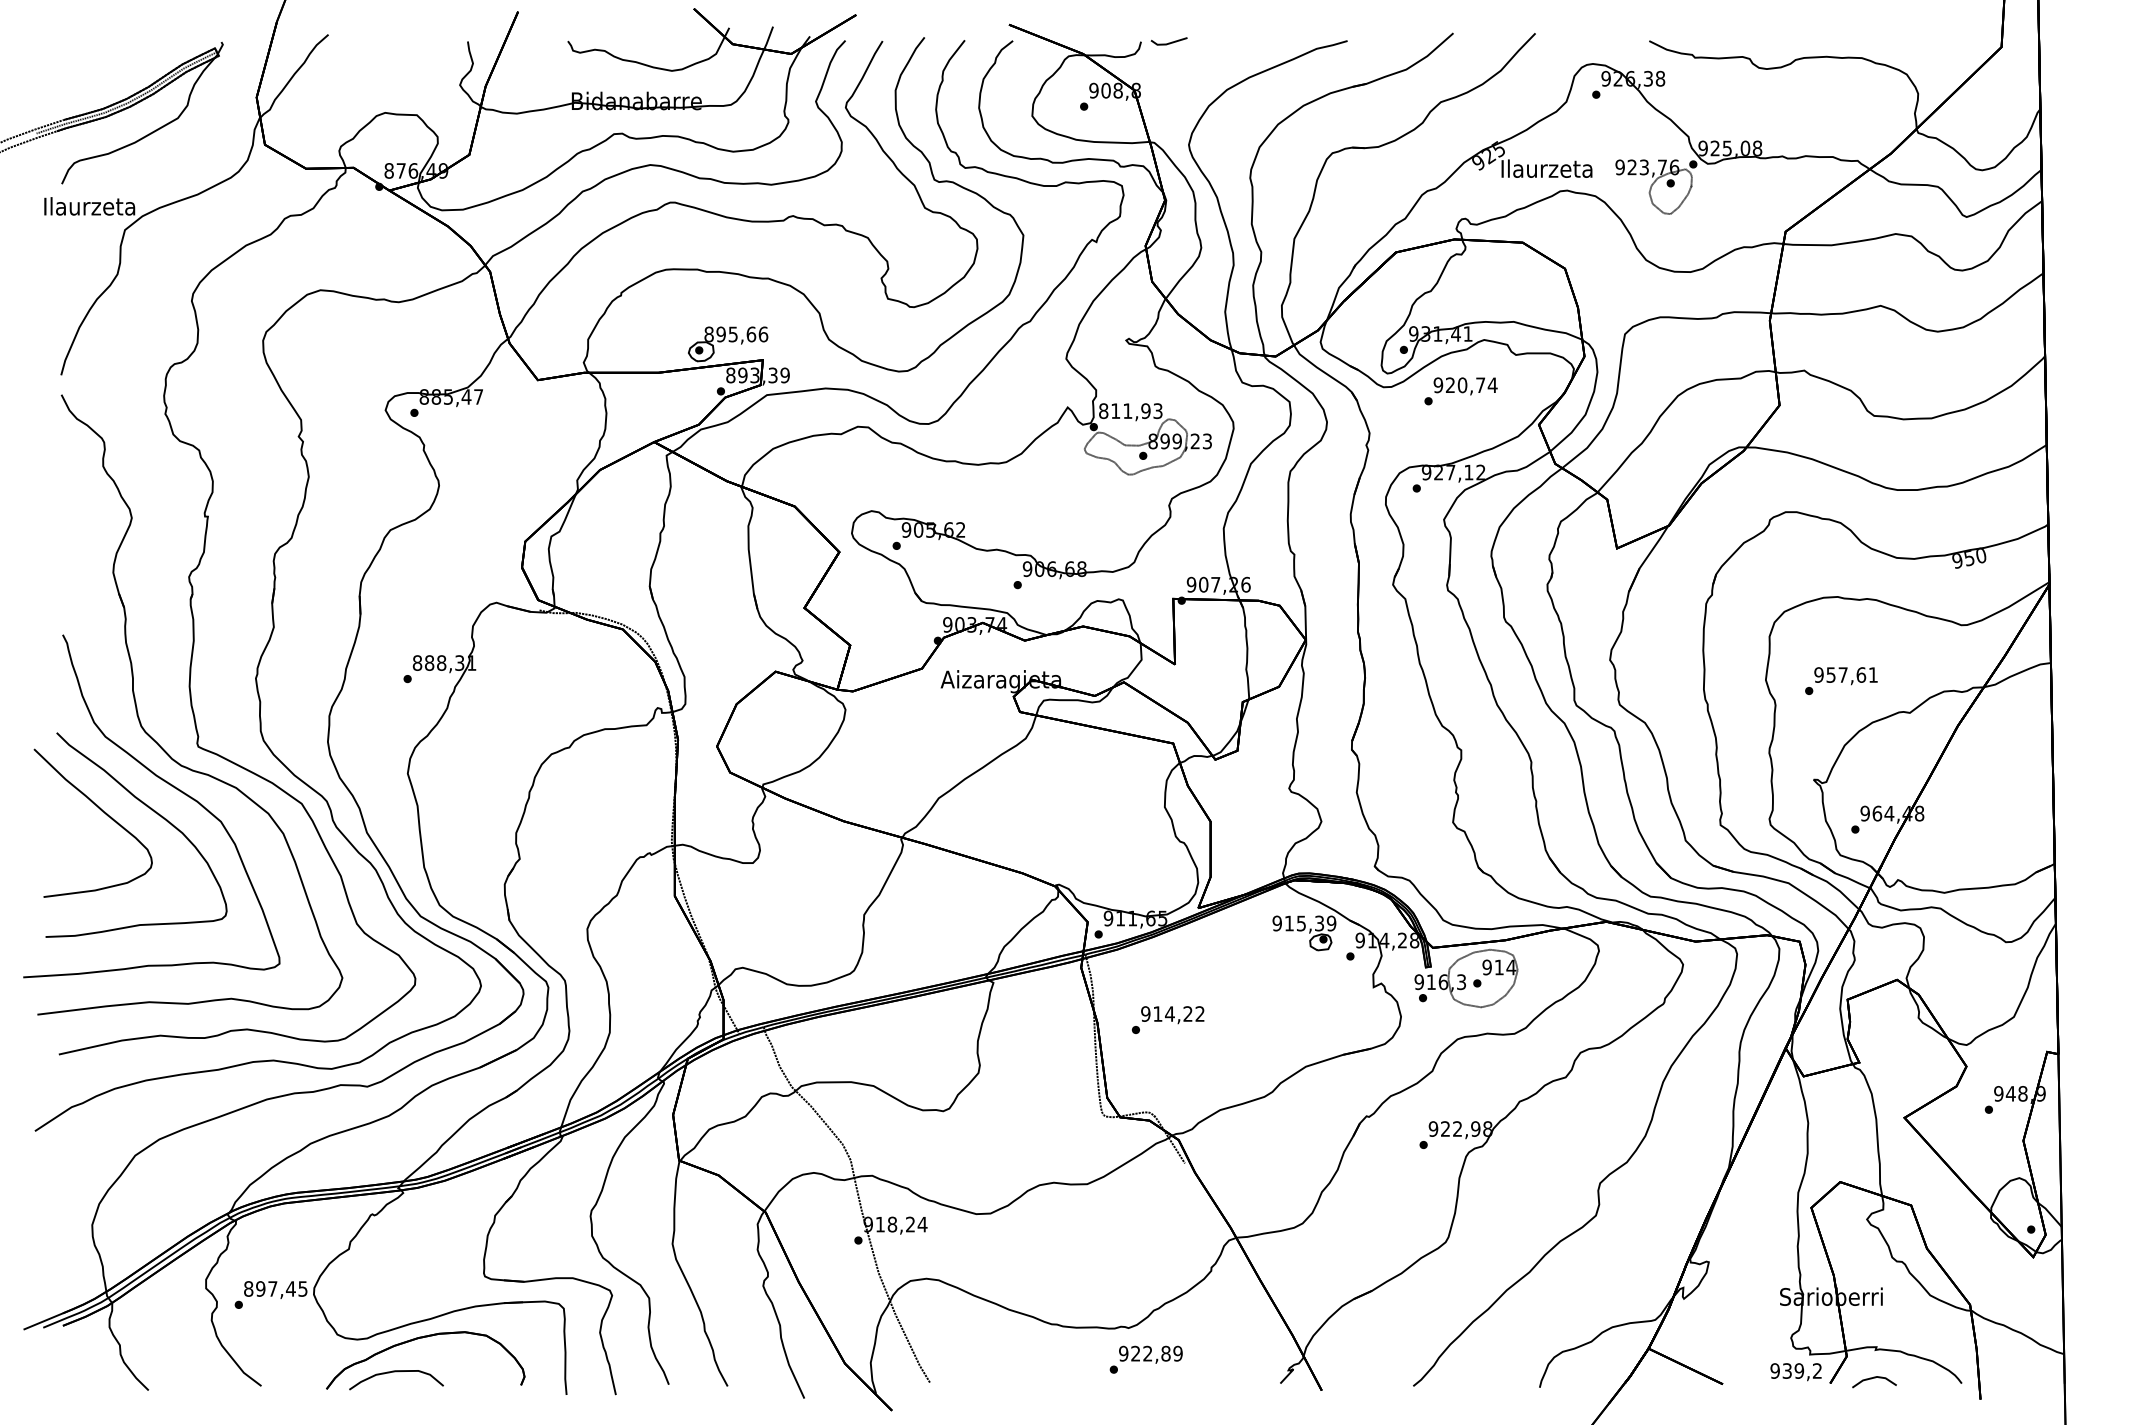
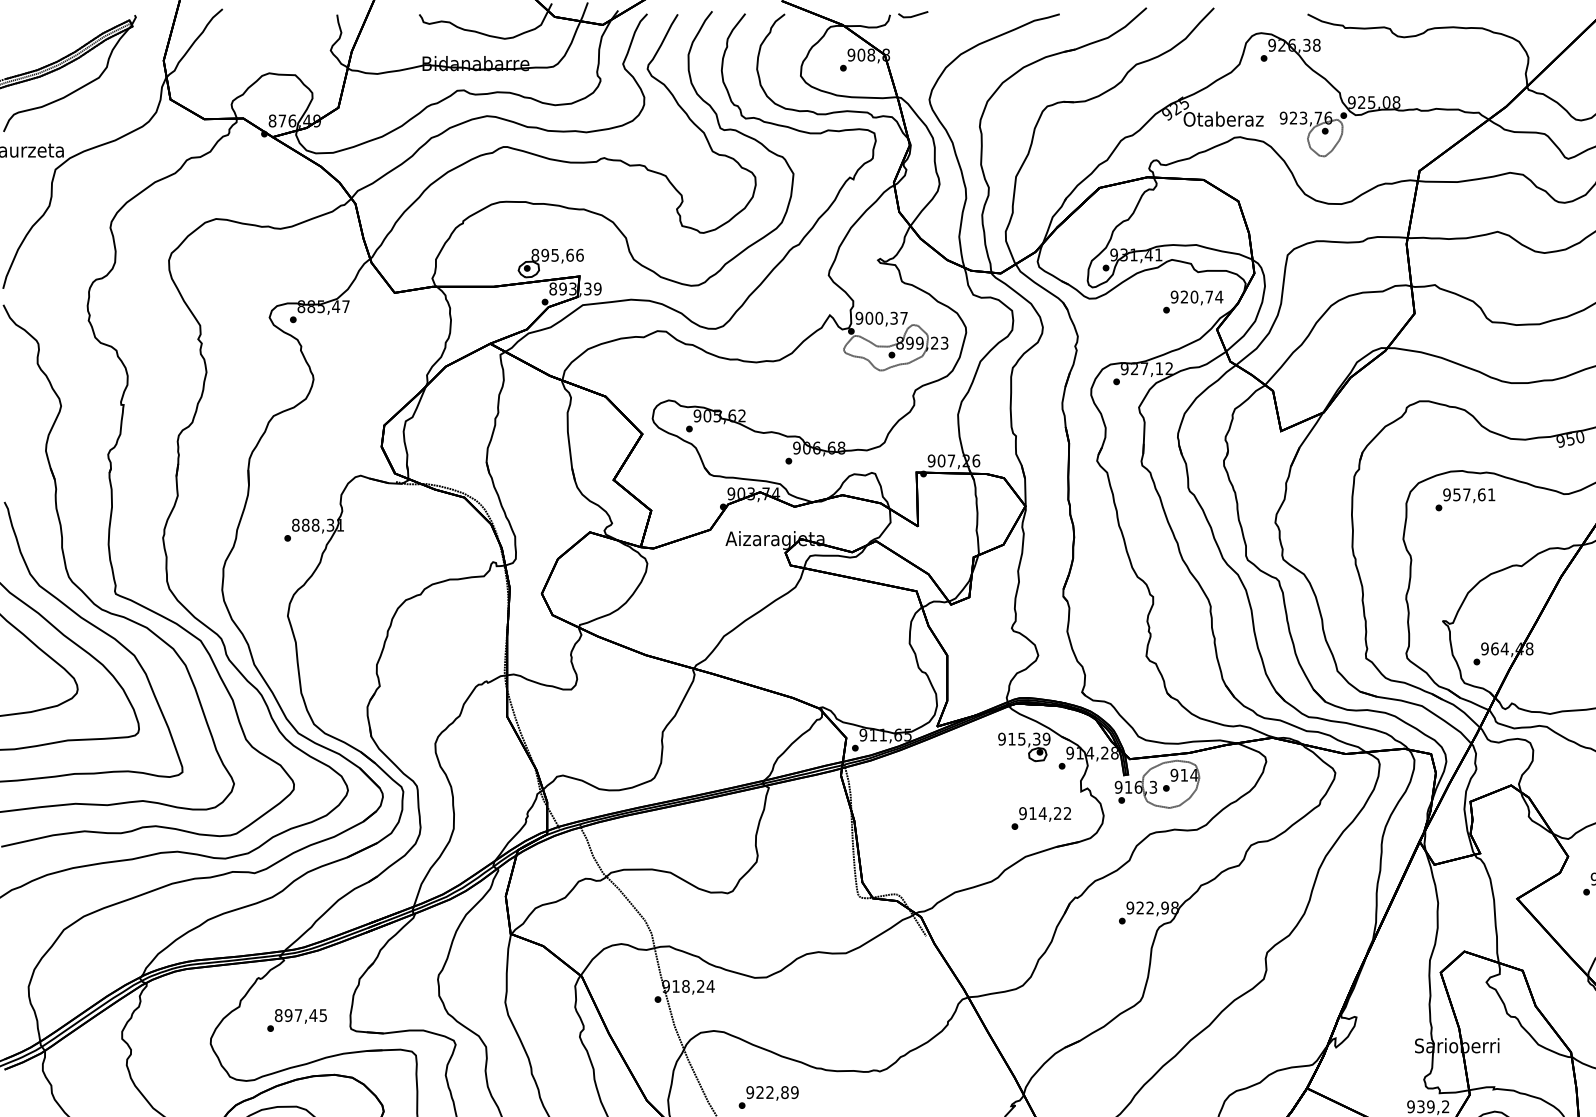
text: (1546, 168) -> (1223, 119), Ilaurzeta -> Otaberaz
text: (1460, 391) -> (1192, 302), moved
text: (1130, 411) -> (881, 318), 811,93 -> 900,37
text: (1841, 680) -> (1465, 499), moved
text: (1168, 1019) -> (1041, 818), moved
text: (270, 1294) -> (296, 1020), moved
text: (1145, 1359) -> (768, 1097), moved

